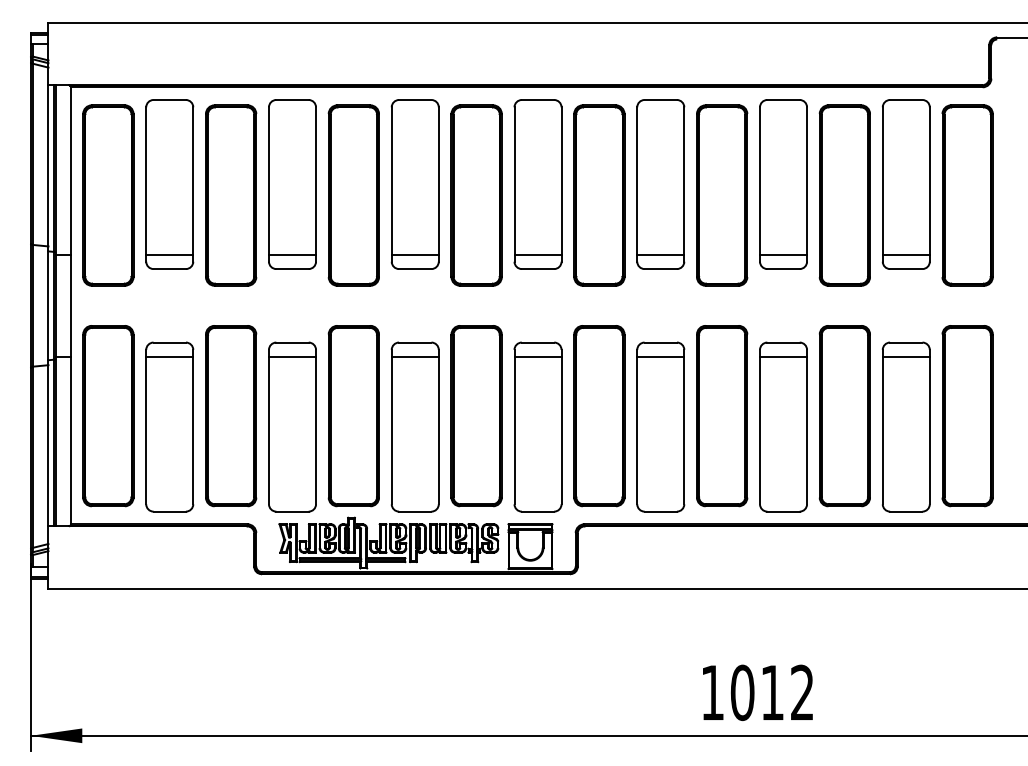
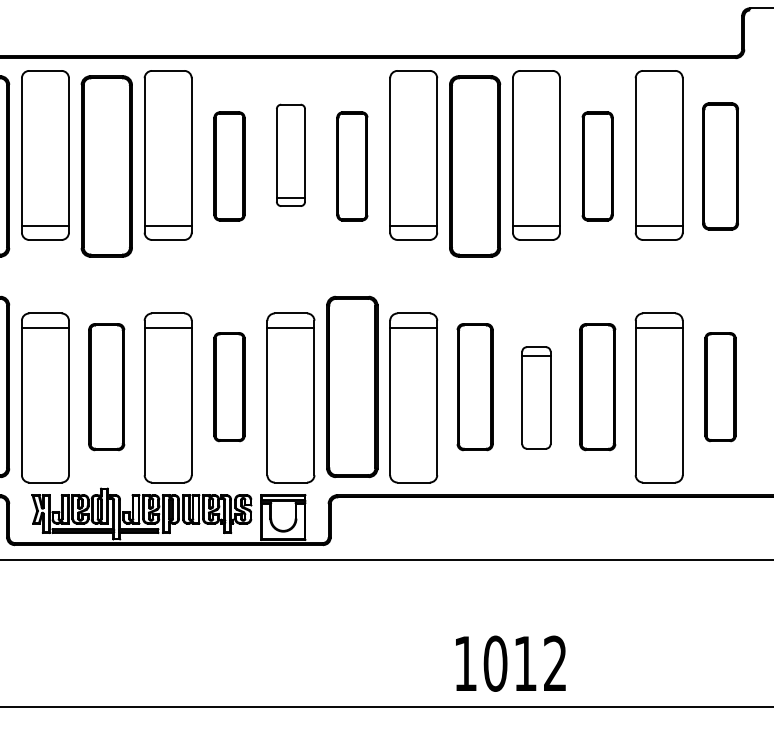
part: (537, 184) -> (290, 155), size x0.6
part: (476, 195) -> (229, 166), size x0.6
part: (599, 195) -> (352, 166), size x0.6
part: (844, 195) -> (597, 166), size x0.6
part: (967, 195) -> (720, 166), size x0.7
part: (353, 416) -> (106, 387), size x0.7
part: (476, 416) -> (229, 387), size x0.6
part: (722, 416) -> (475, 387), size x0.7
part: (844, 416) -> (597, 387), size x0.7
part: (967, 416) -> (720, 387), size x0.6
part: (783, 426) -> (536, 397), size x0.6

